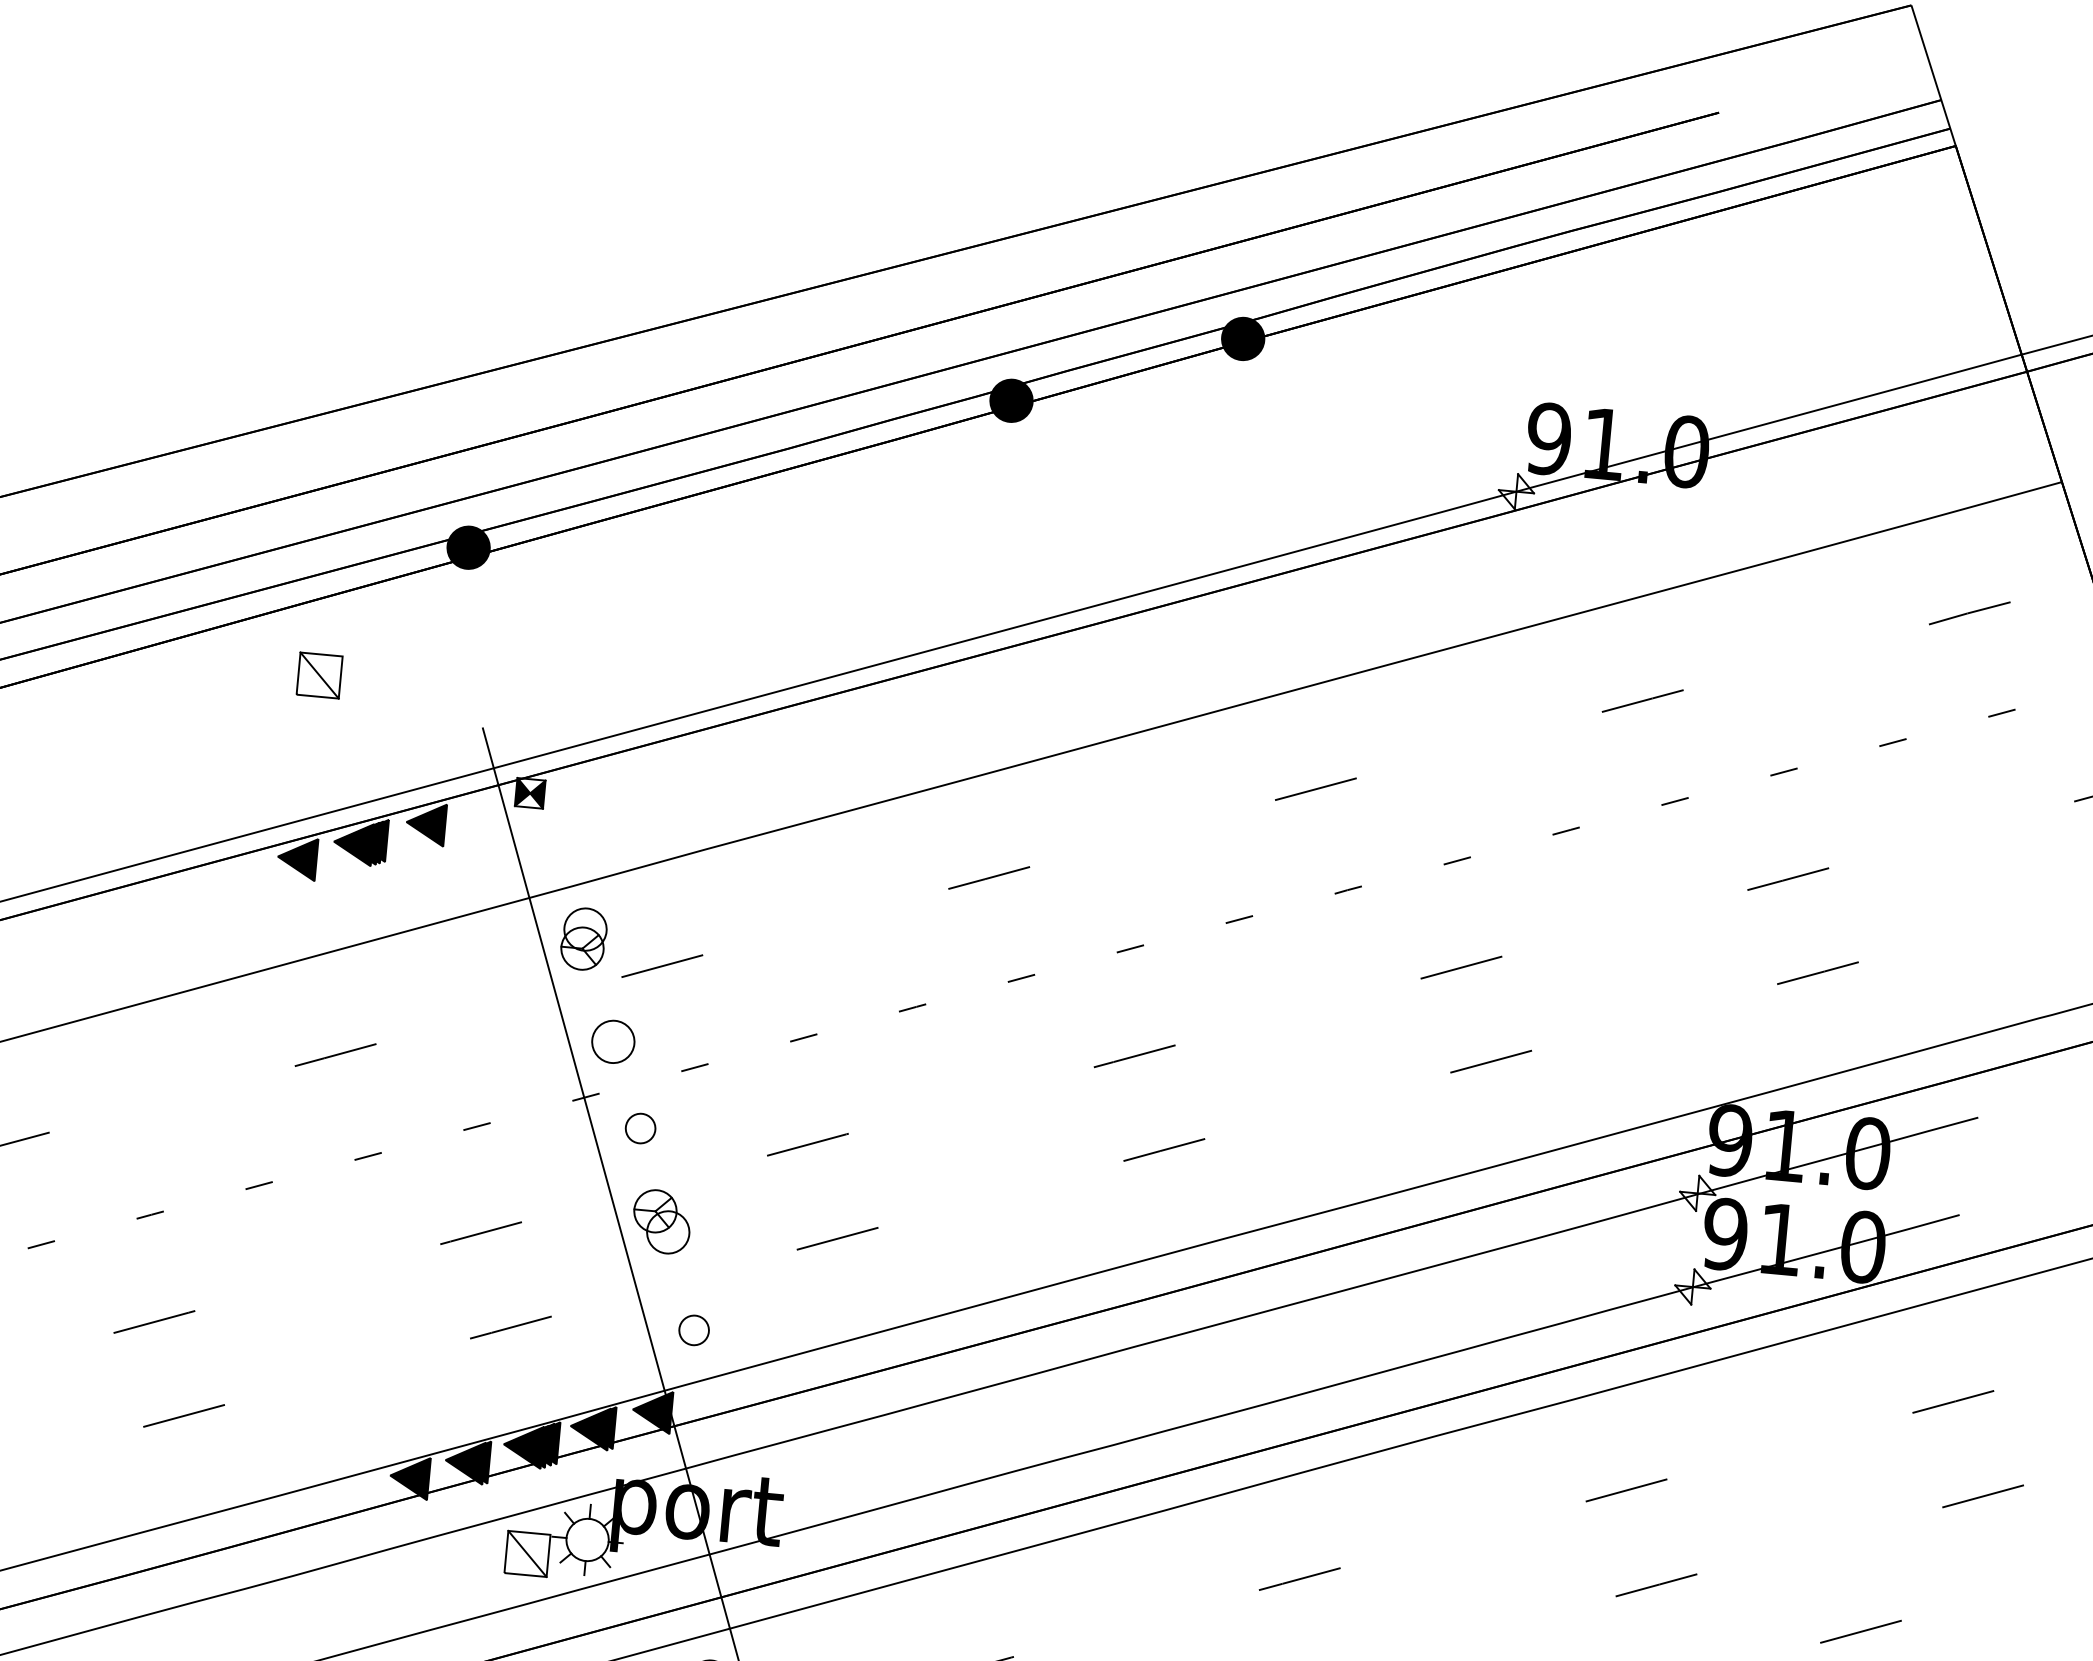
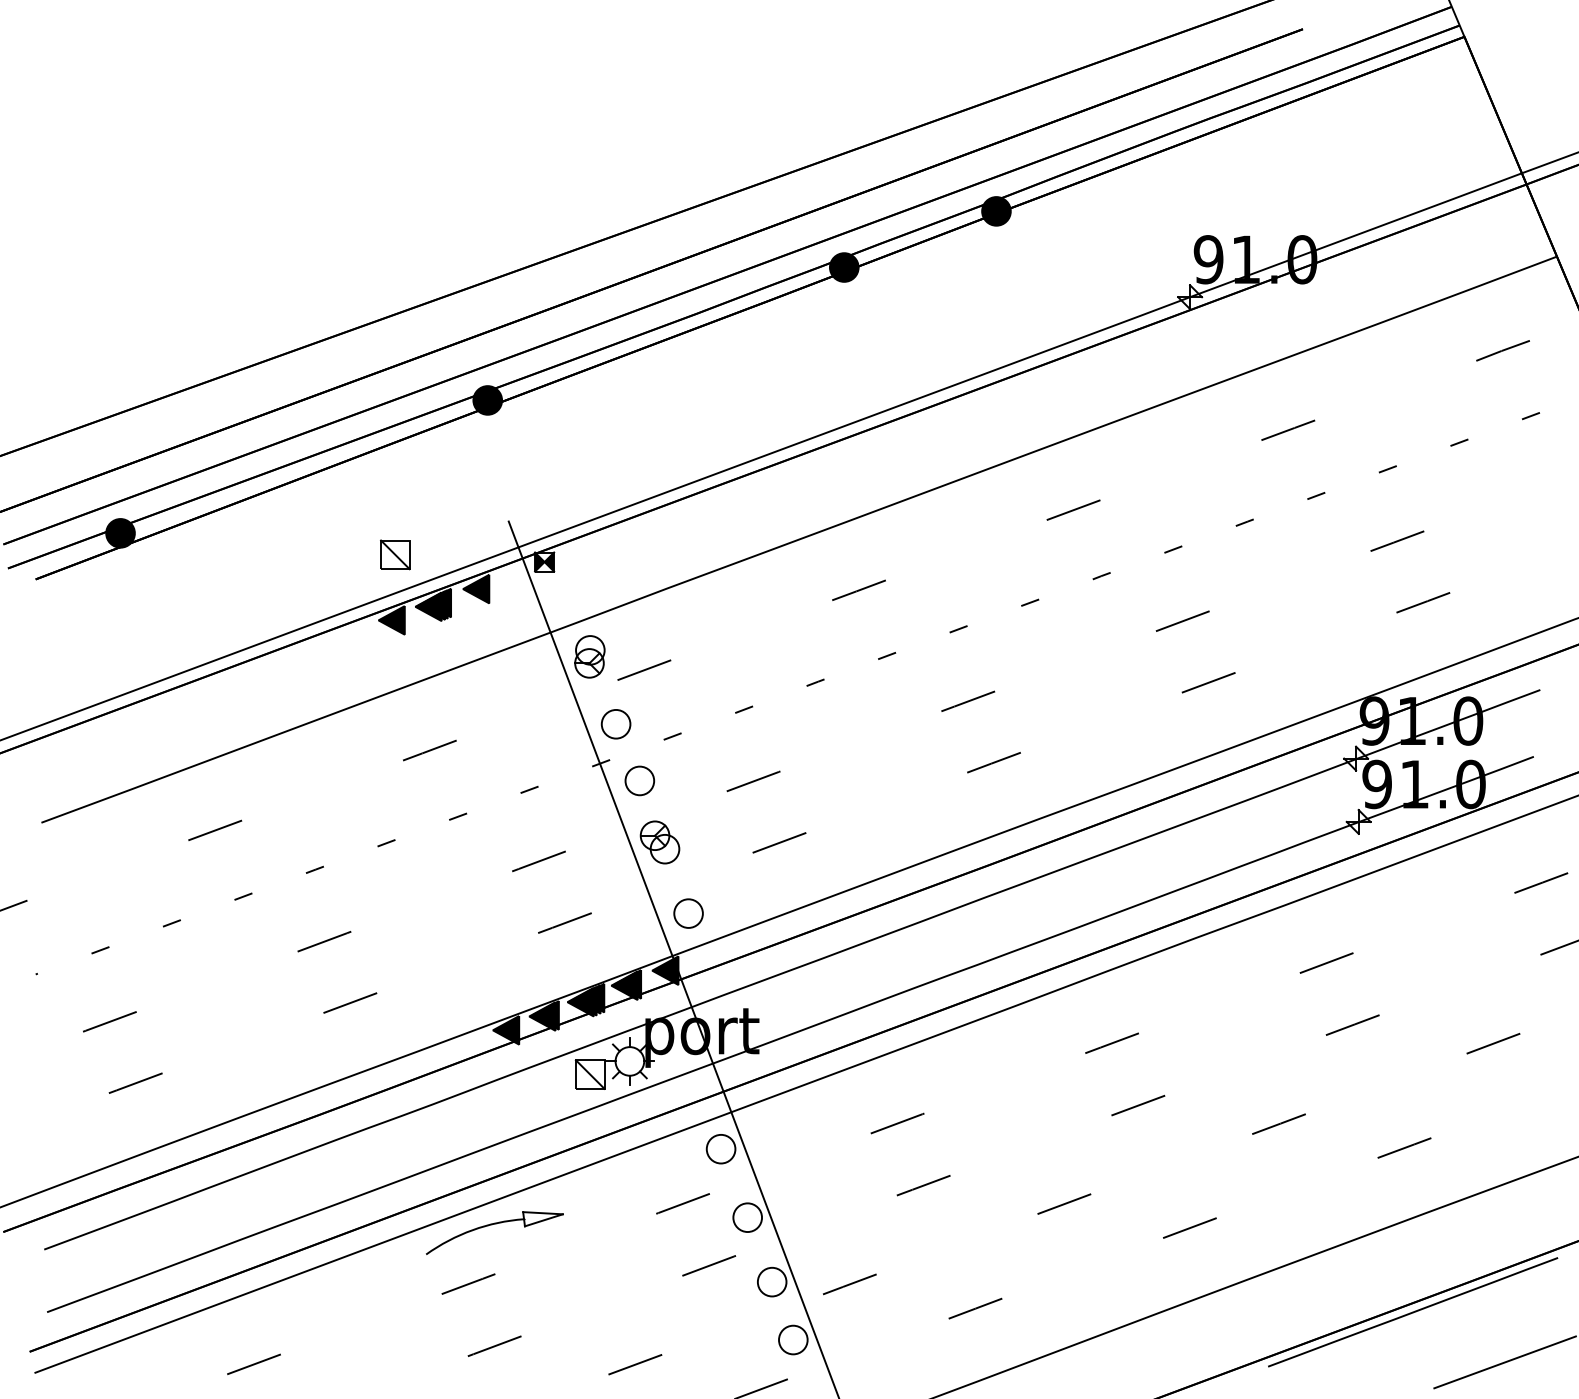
part: (319, 675) -> (395, 554), moved
part: (640, 1127) -> (639, 780), size x1.43
part: (694, 1330) -> (688, 913), size x1.43

